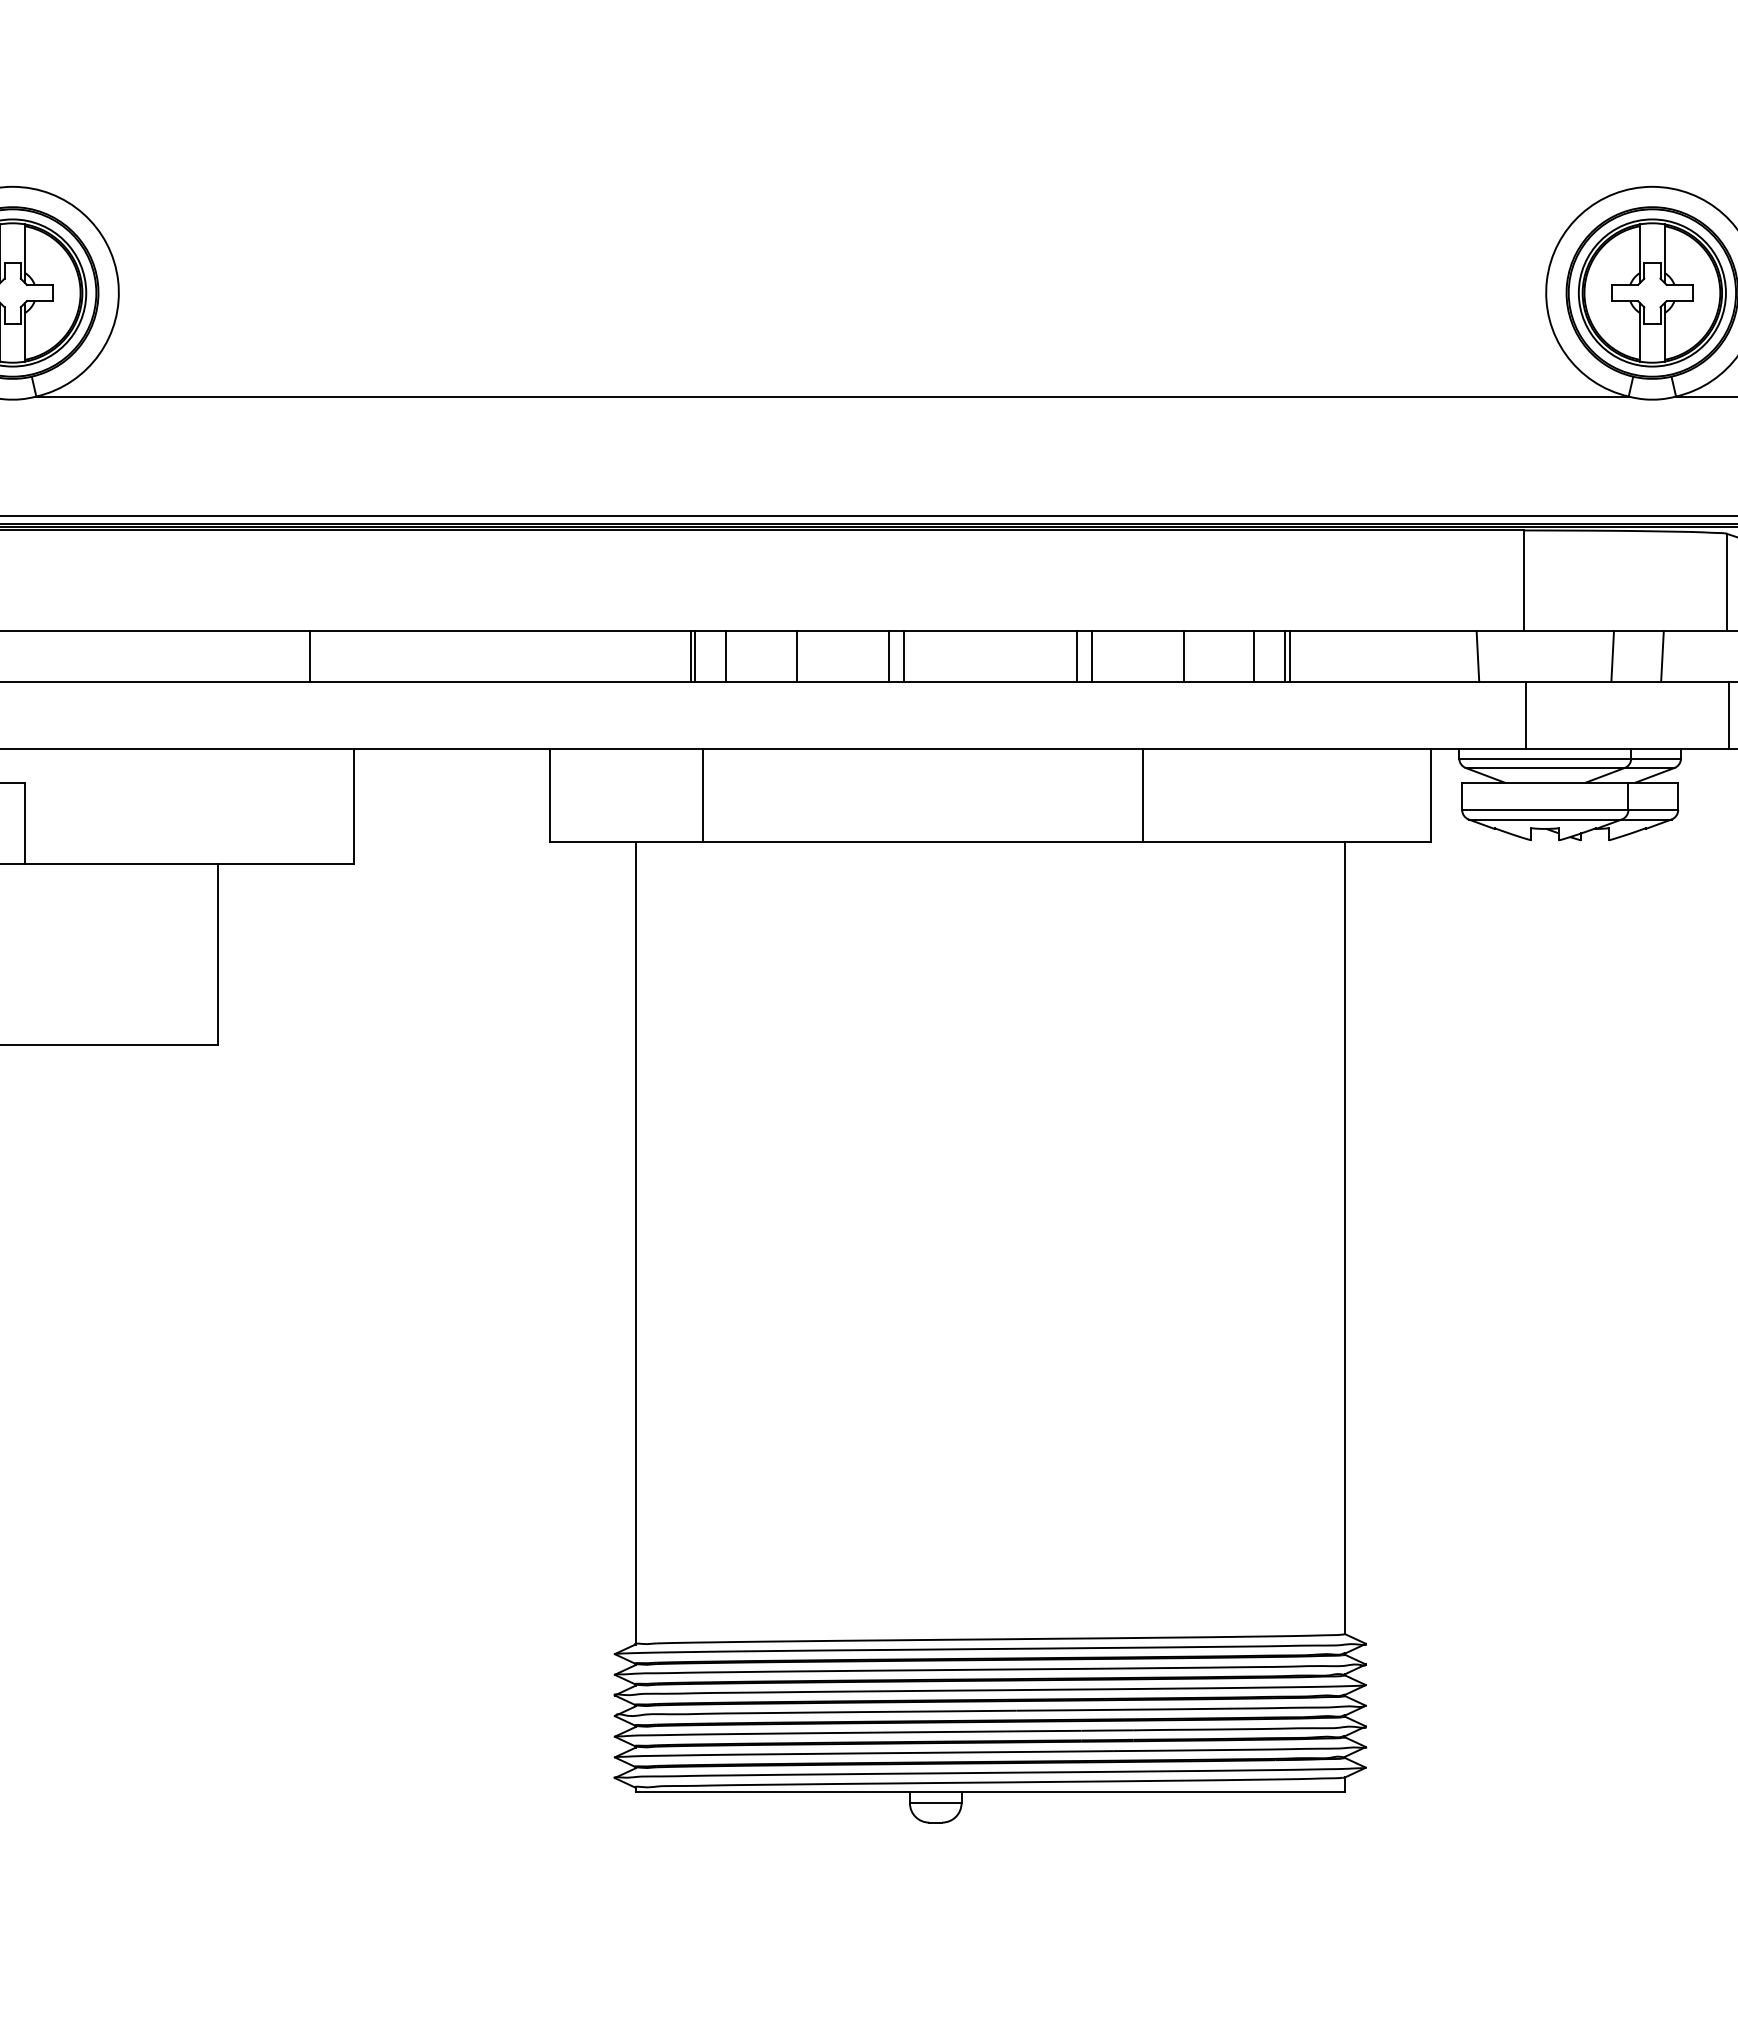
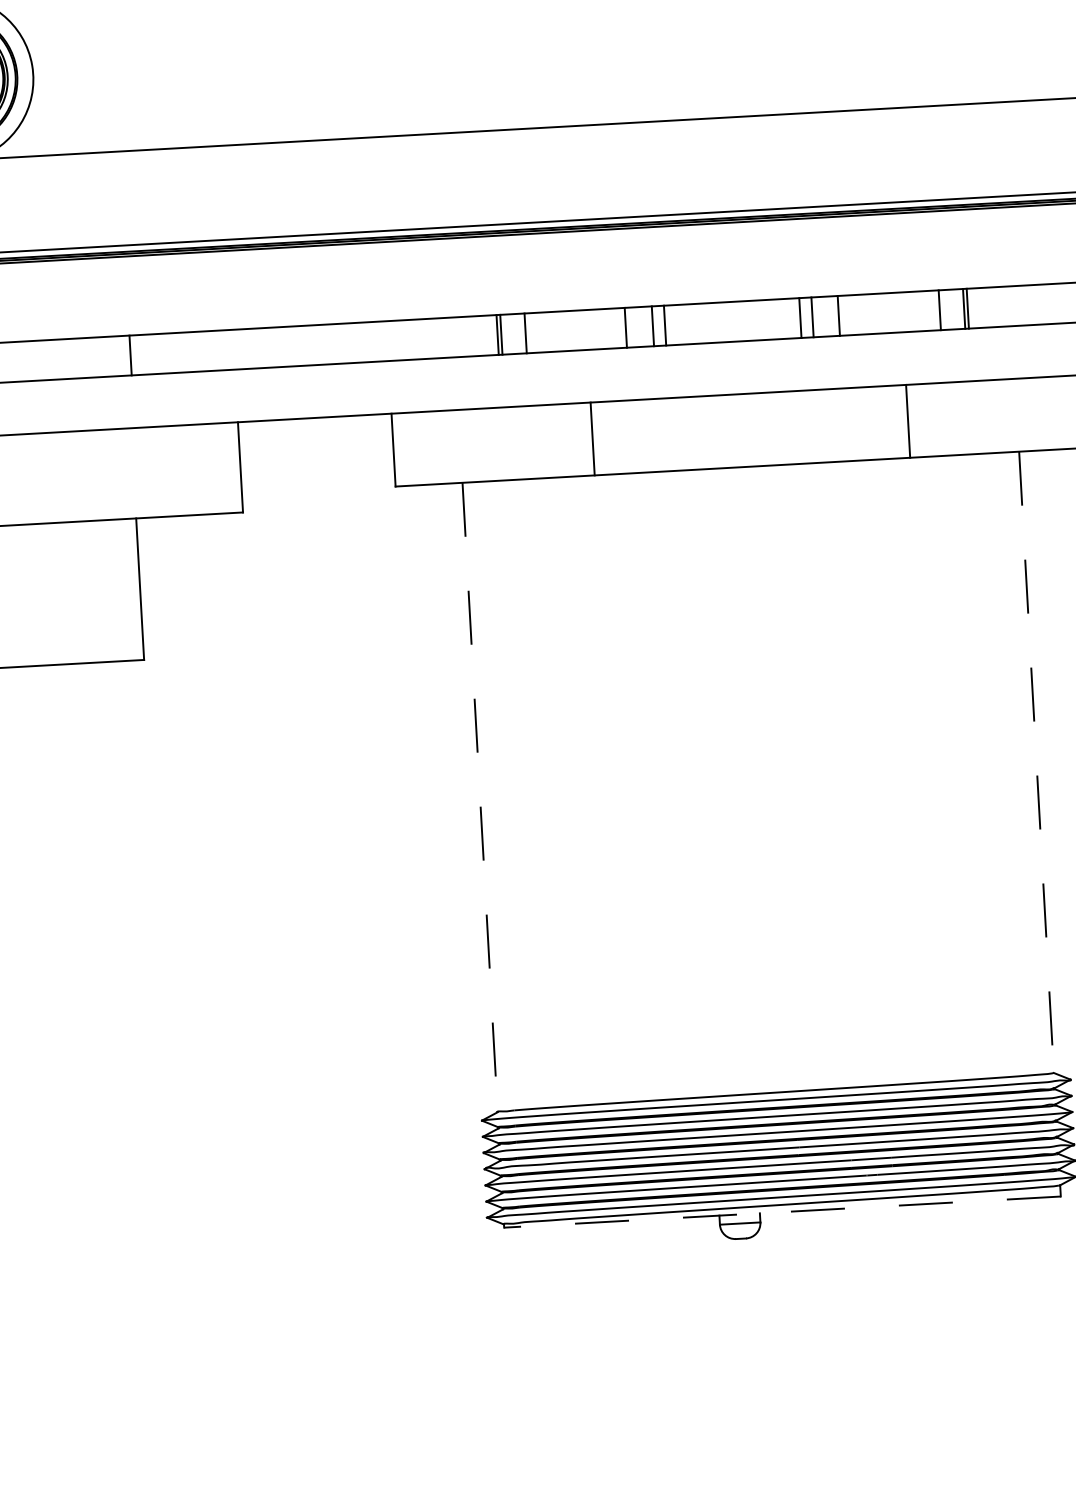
line: (309, 656) -> (130, 355), moved
line: (797, 656) -> (626, 327), moved
line: (1183, 656) -> (838, 315), moved
line: (703, 795) -> (593, 438), moved
line: (1143, 795) -> (908, 421), moved
line: (1345, 1238) -> (1036, 762), solid -> dashed
line: (635, 1243) -> (480, 797), solid -> dashed
line: (990, 1791) -> (782, 1211), solid -> dashed

